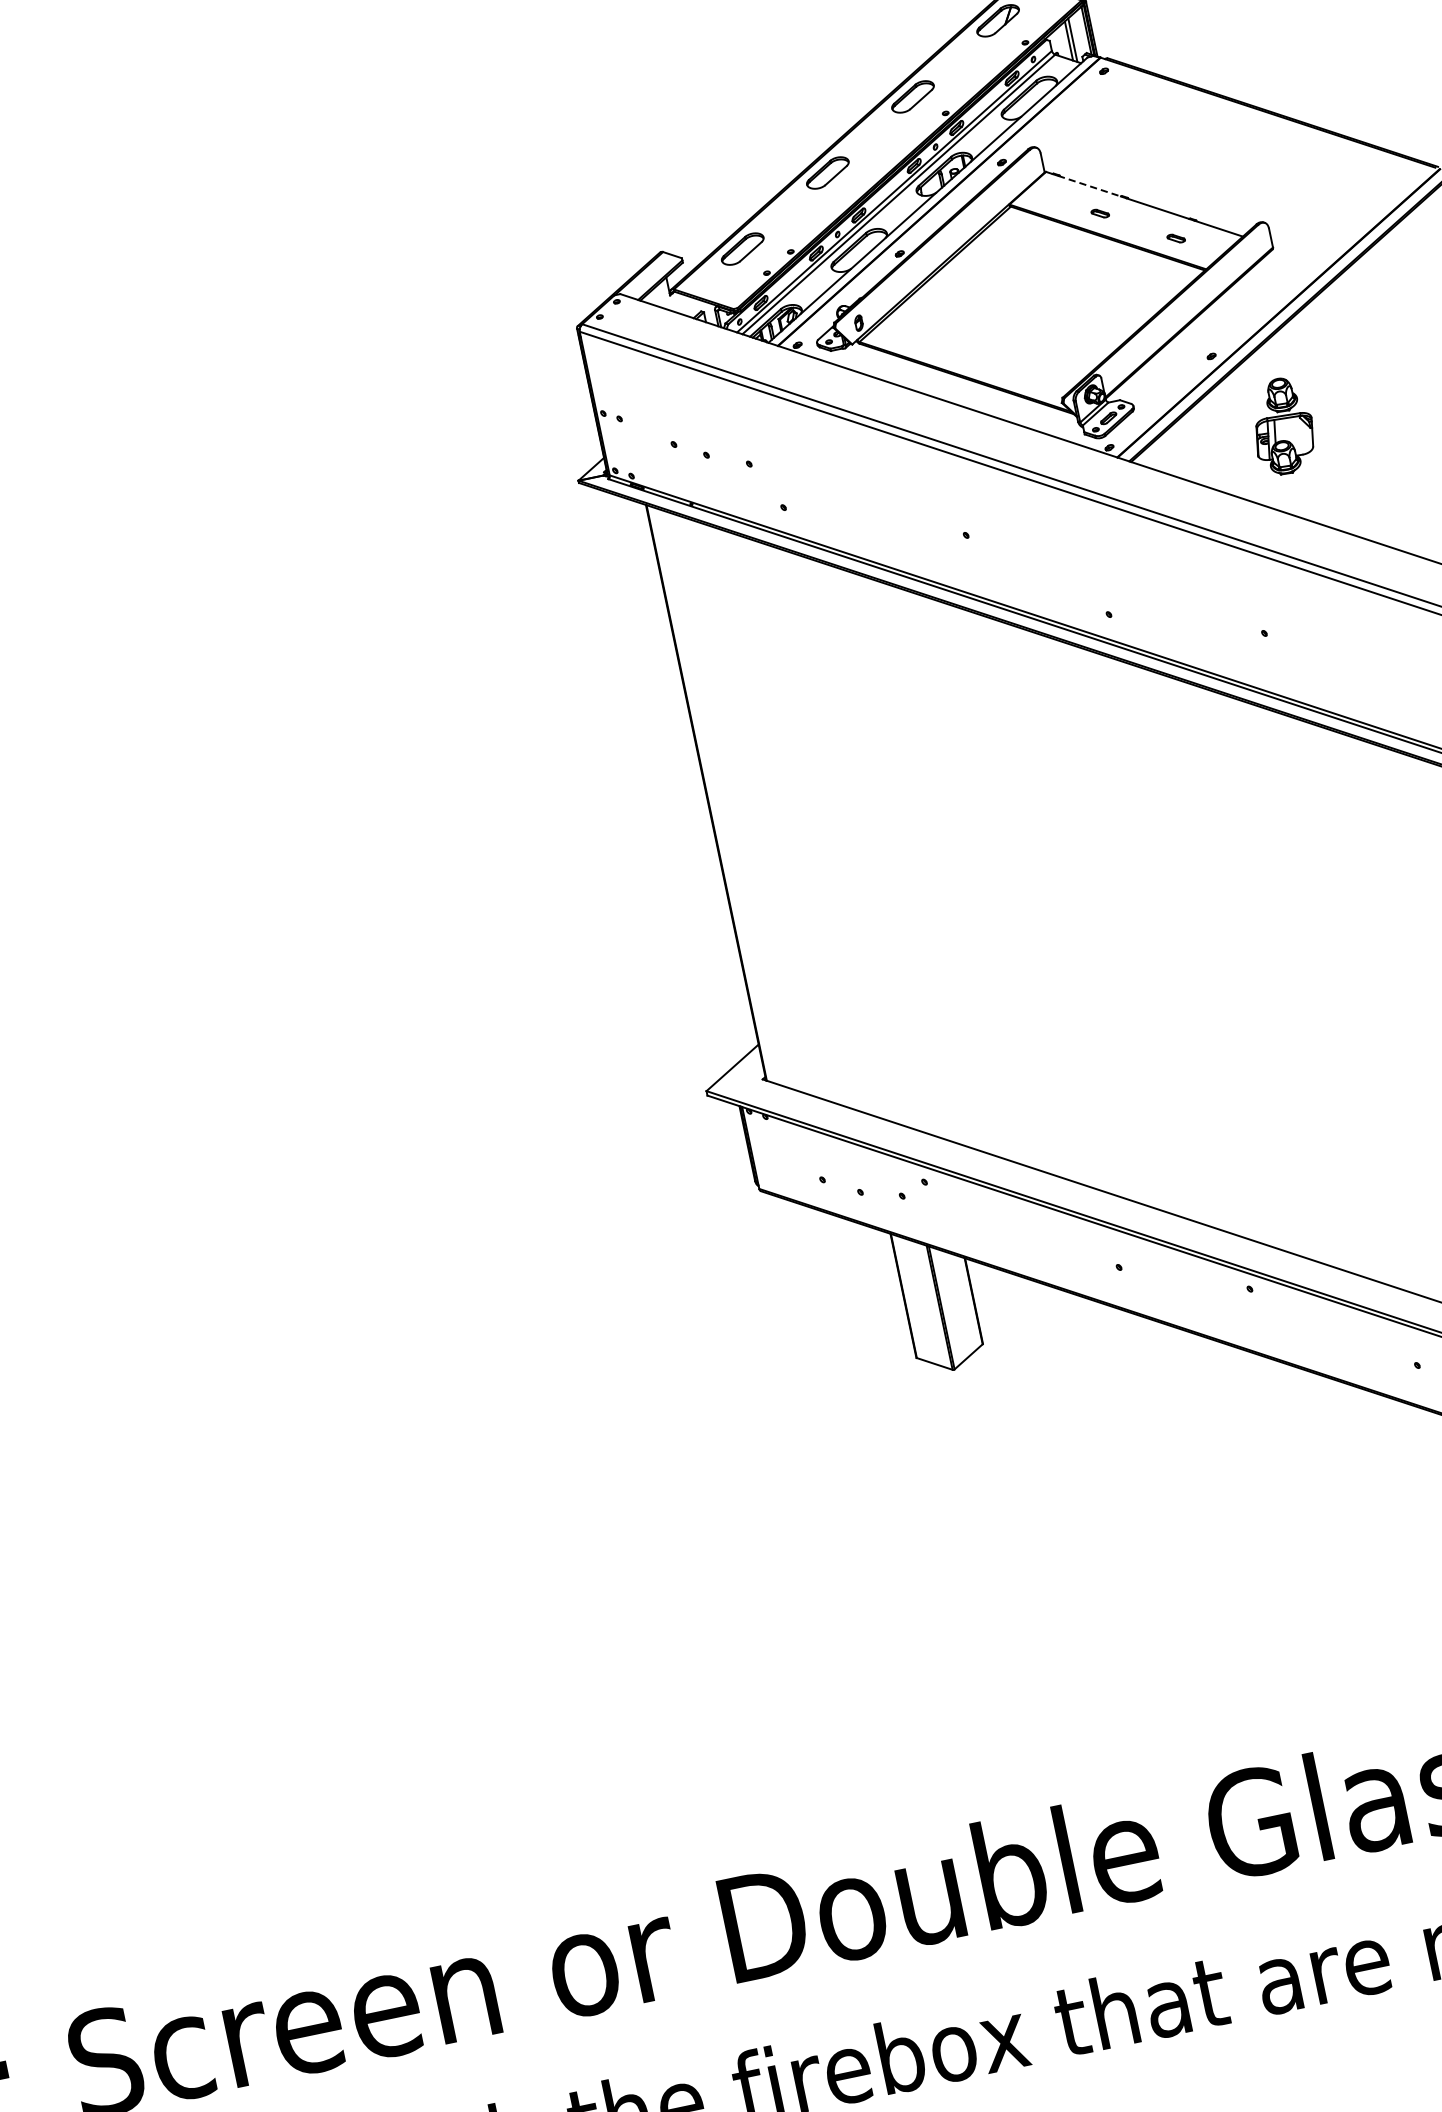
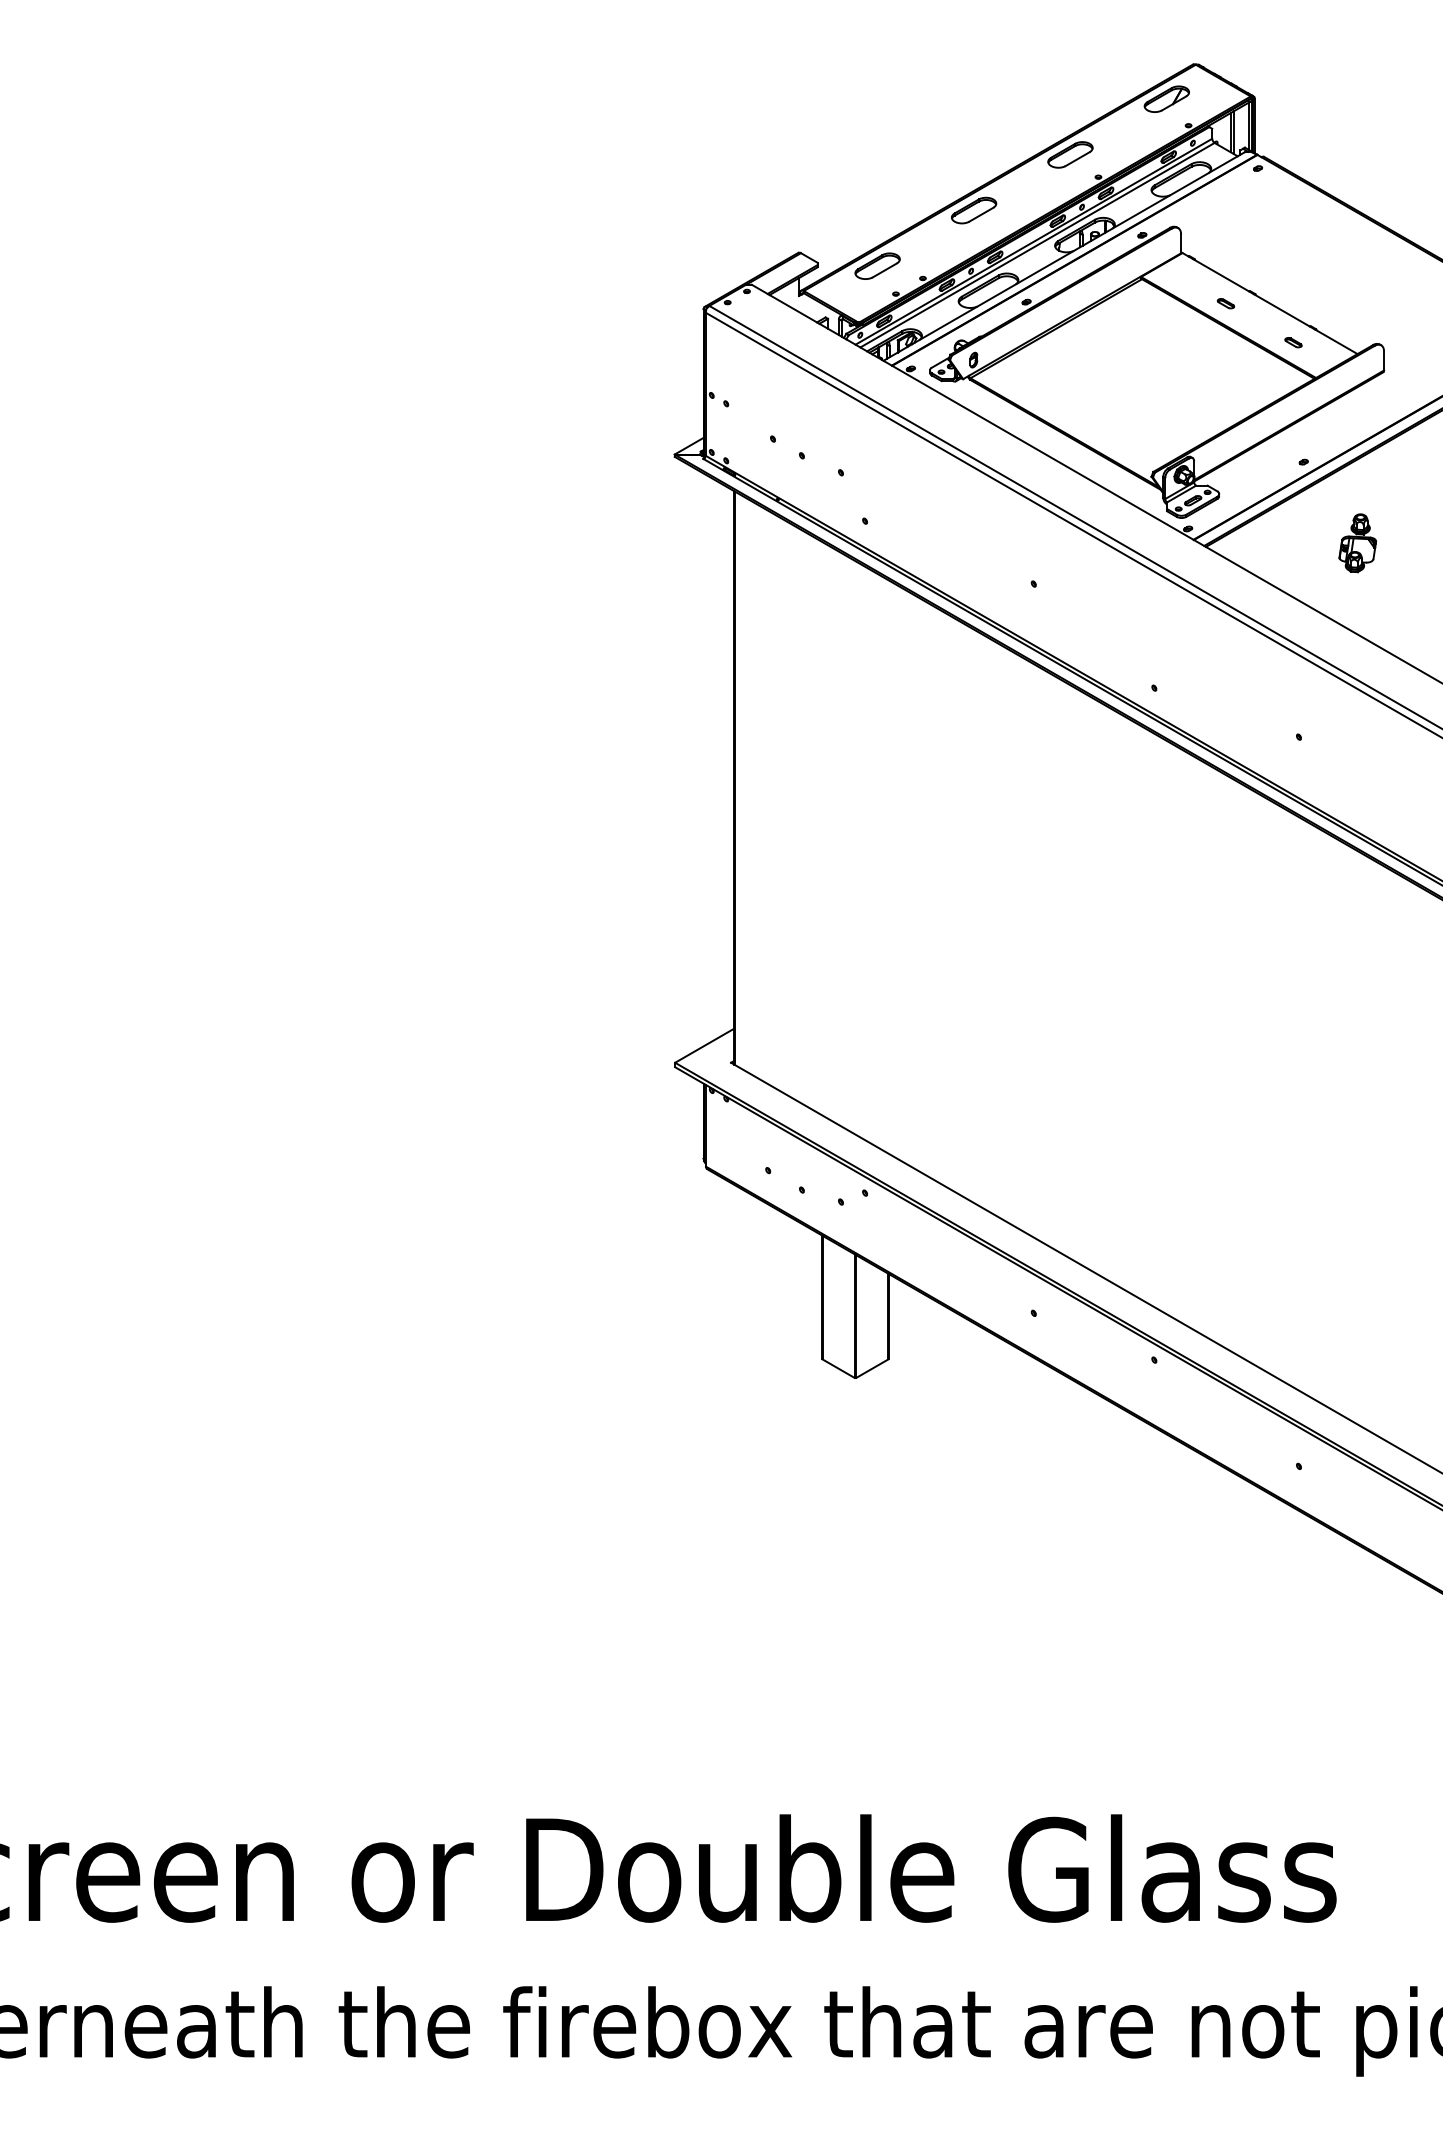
line: (1089, 186) -> (1221, 275), dashed -> solid
part: (1282, 426) -> (1357, 543), size x0.62

